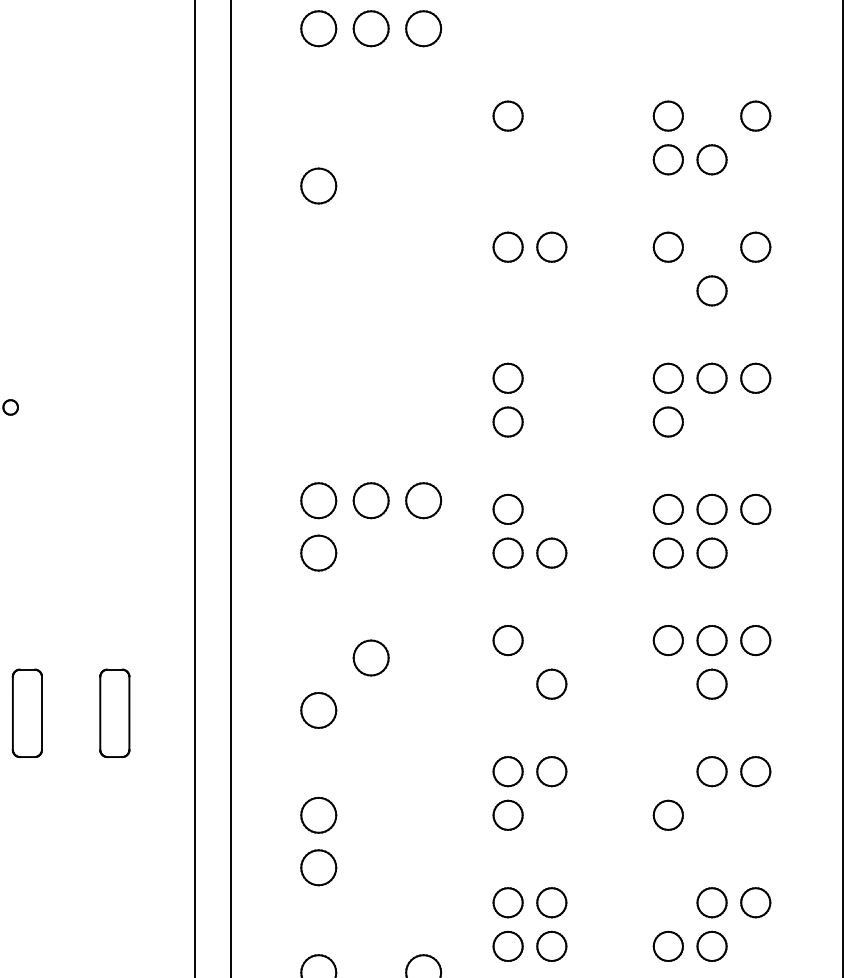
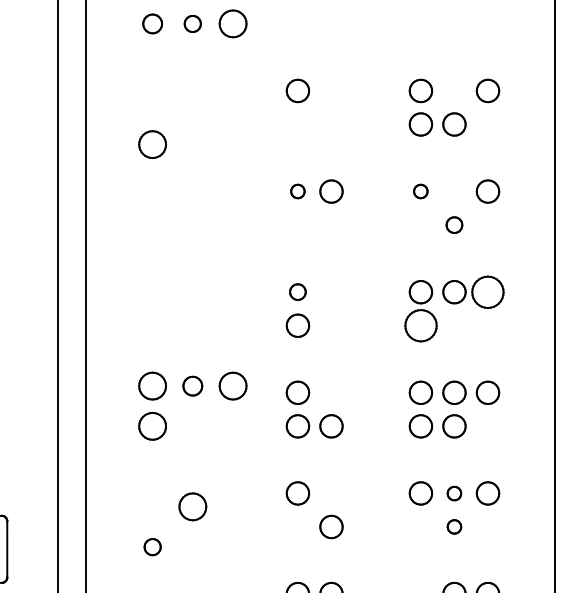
part: (318, 28) -> (152, 23), size x0.7
part: (370, 28) -> (192, 23), size x0.6
part: (507, 246) -> (297, 191), size x0.6
part: (667, 246) -> (420, 191), size x0.6
part: (711, 290) -> (454, 224), size x0.7
part: (507, 377) -> (297, 291), size x0.7
part: (755, 377) -> (487, 291), size x1.4
part: (667, 421) -> (420, 325), size x1.4
part: (370, 500) -> (192, 385), size x0.7
part: (711, 640) -> (454, 493), size x0.6
part: (711, 683) -> (454, 526), size x0.6
part: (318, 710) -> (152, 547), size x0.6

